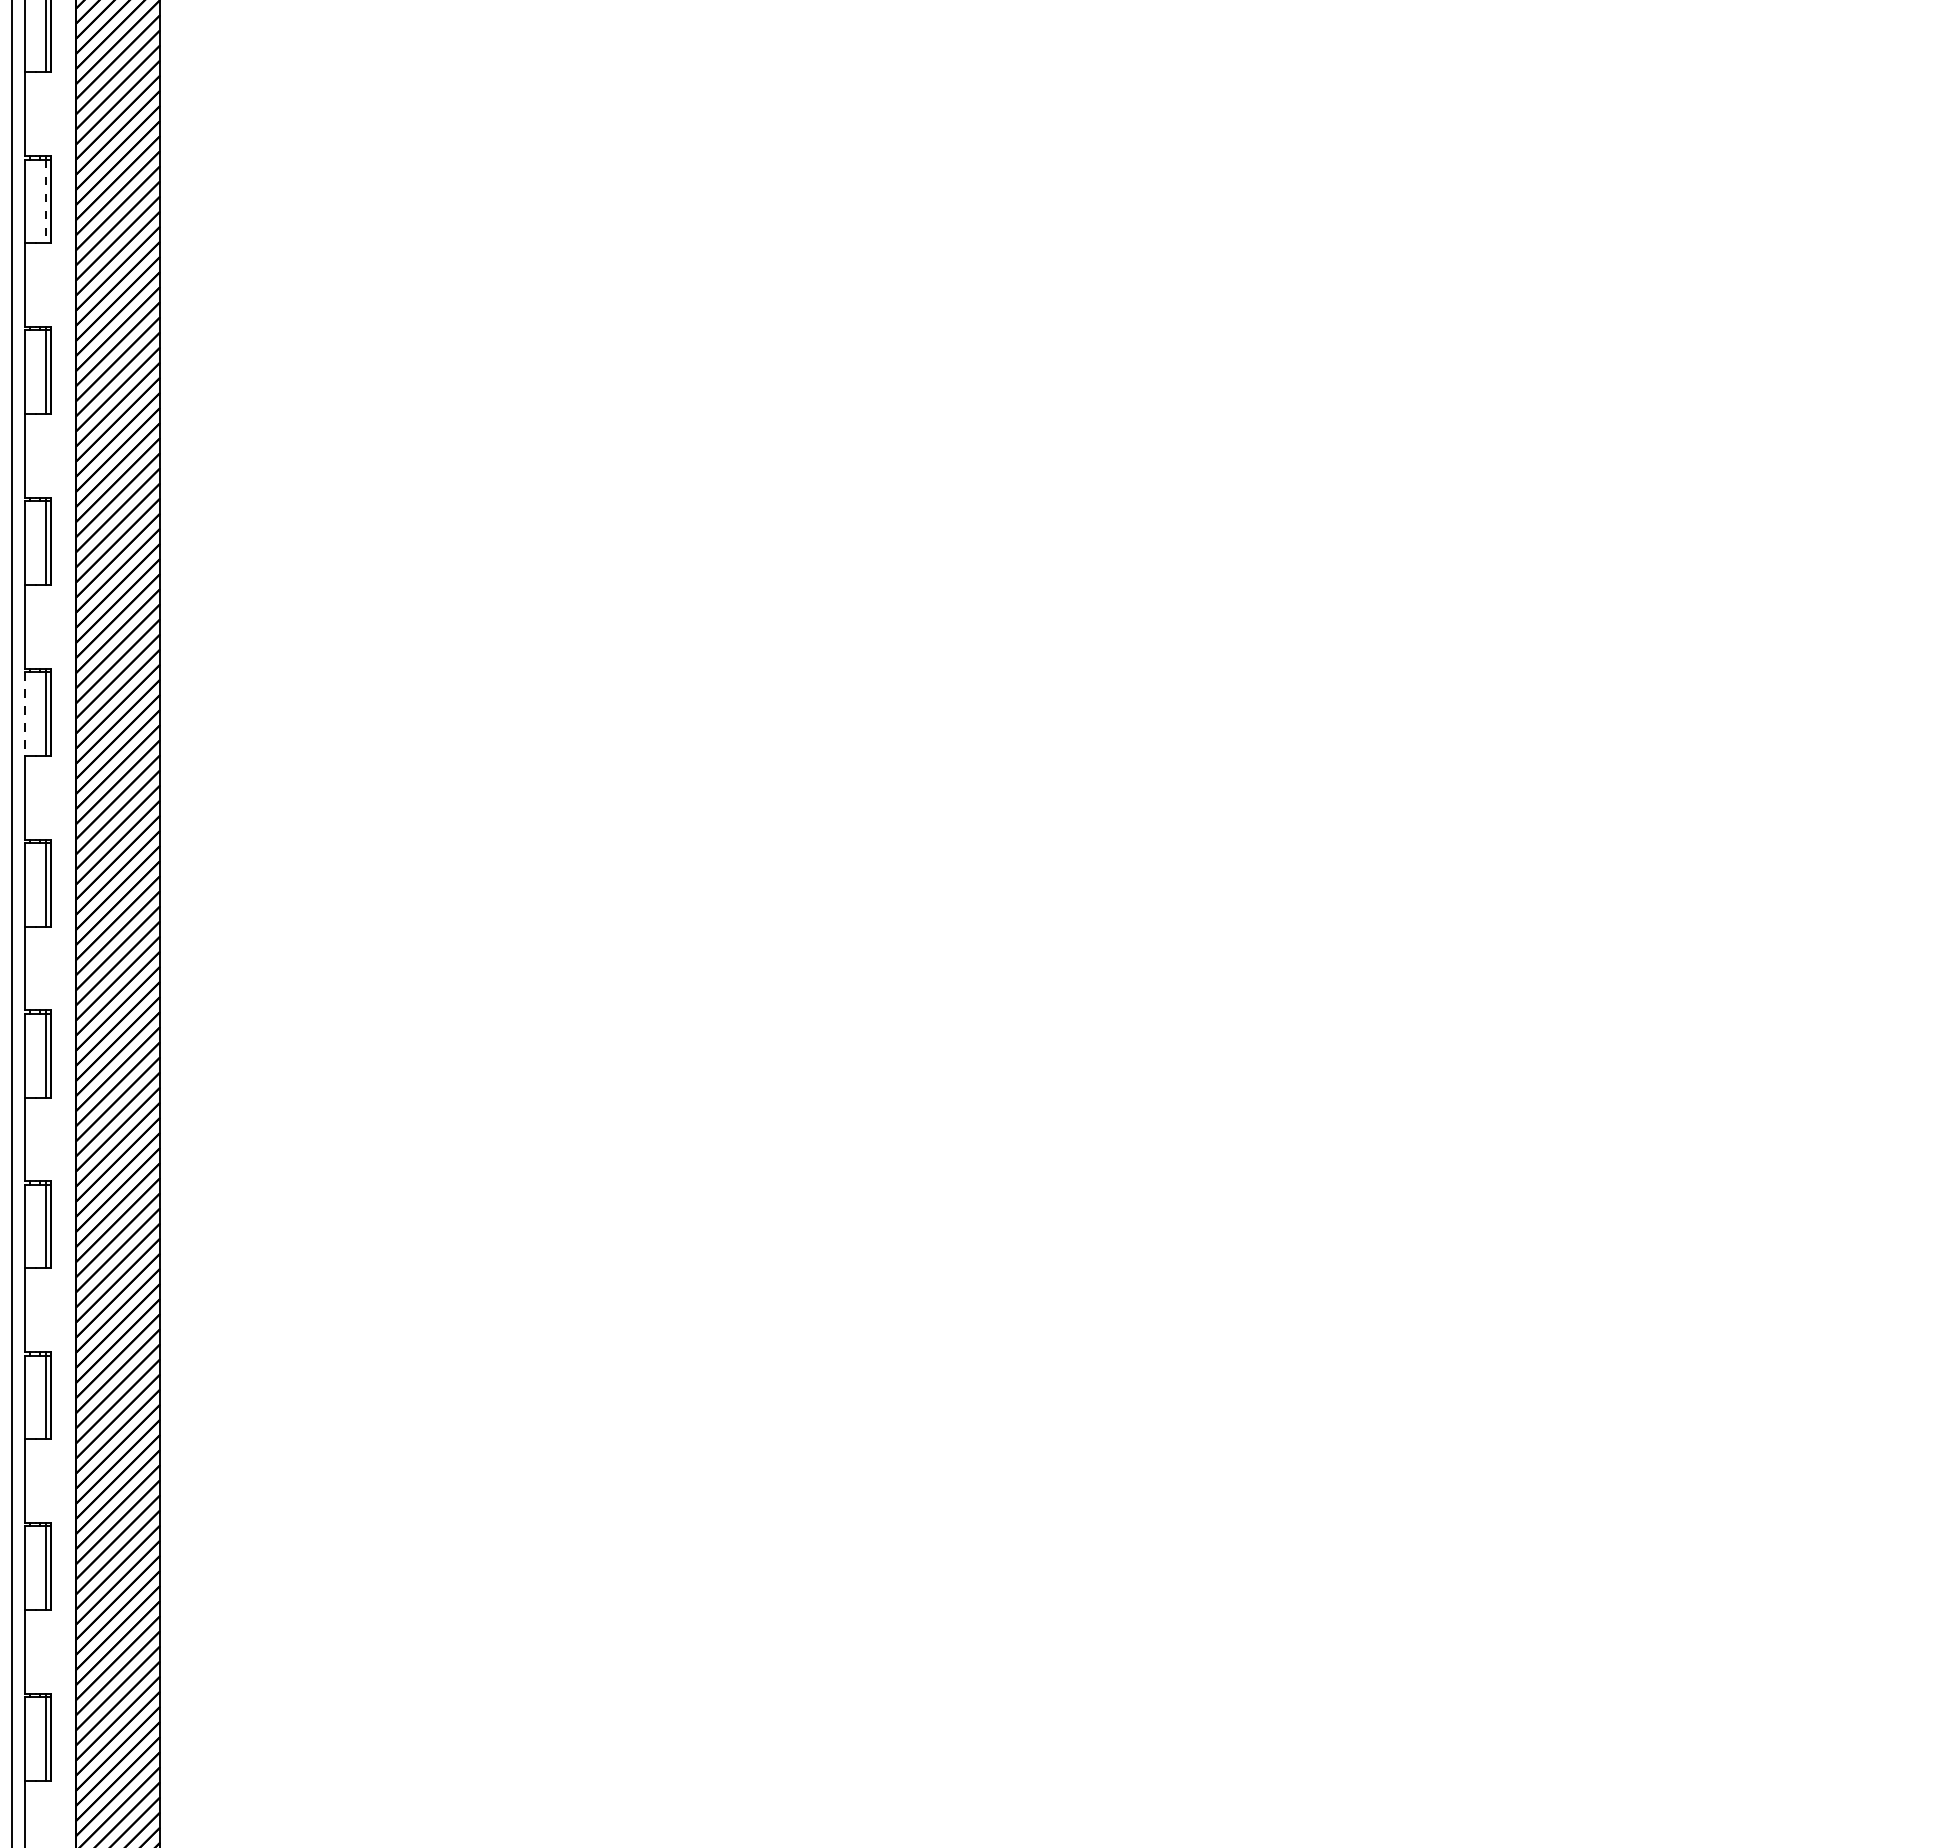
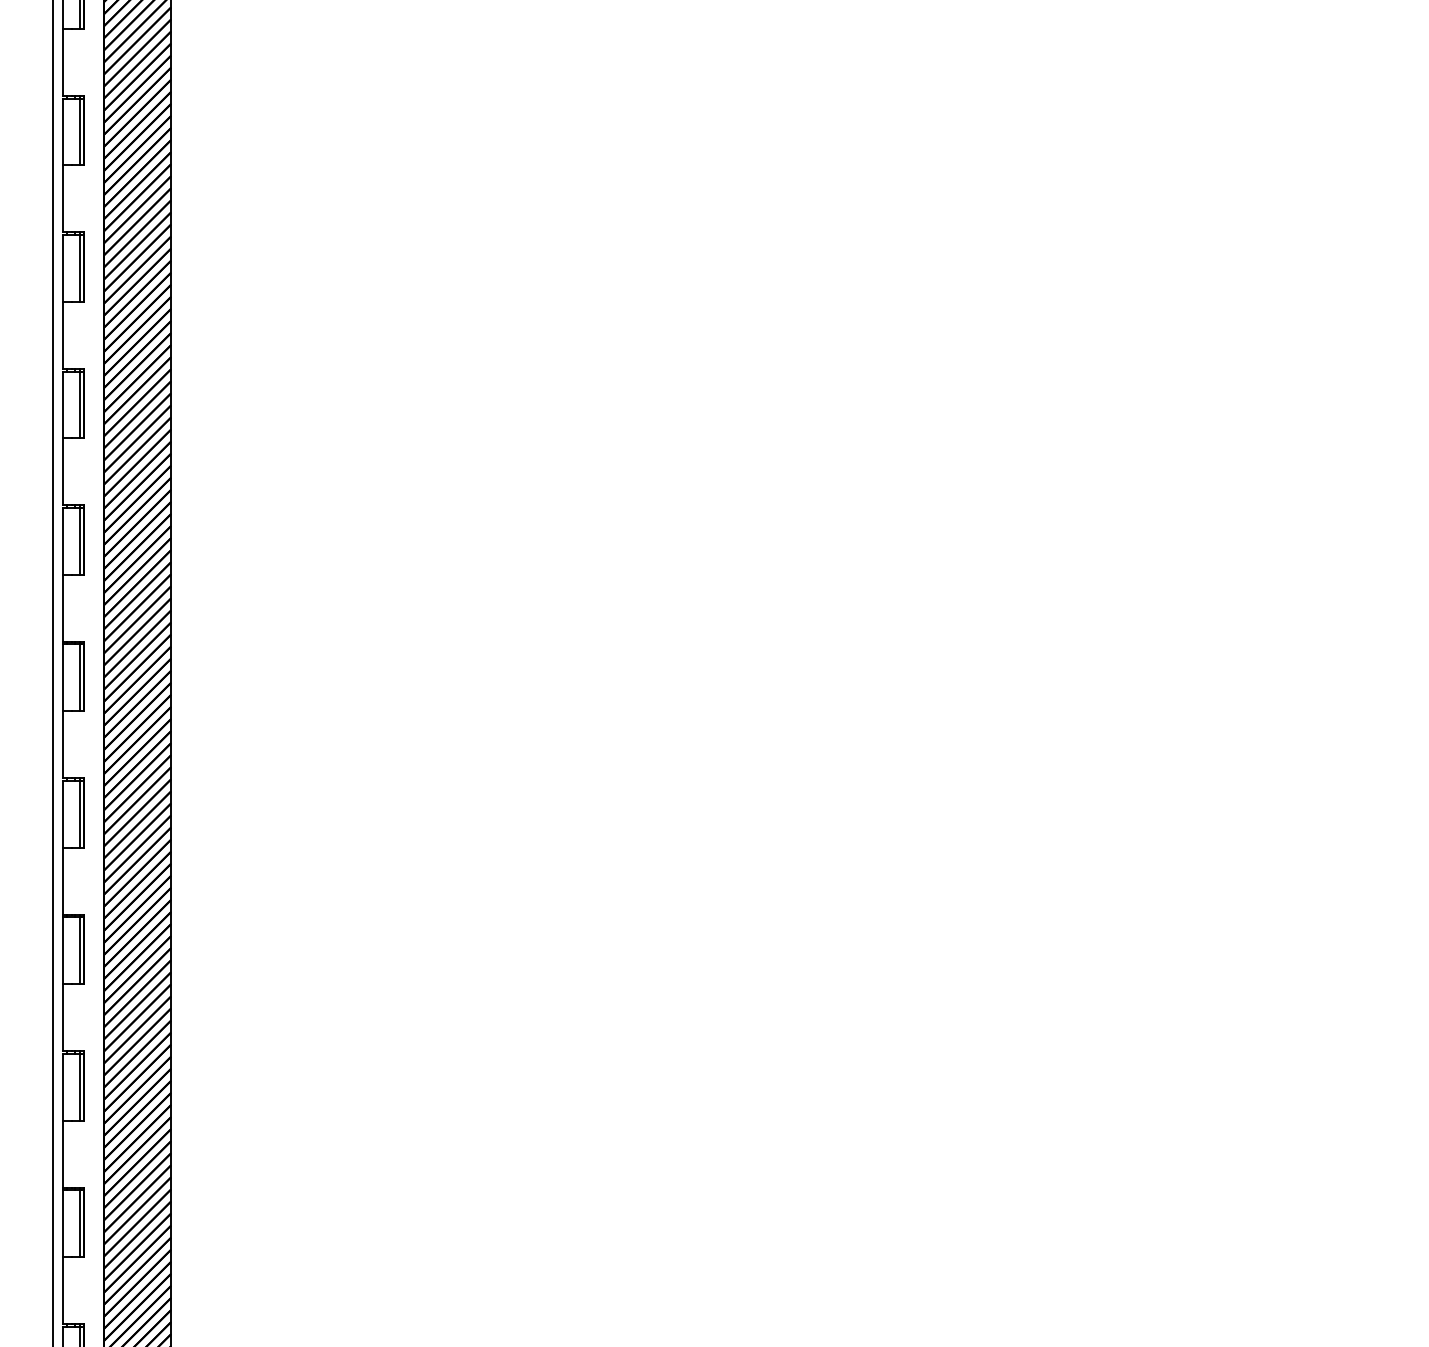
line: (45, 201) -> (79, 132), dashed -> solid
line: (24, 713) -> (62, 541), dashed -> solid

